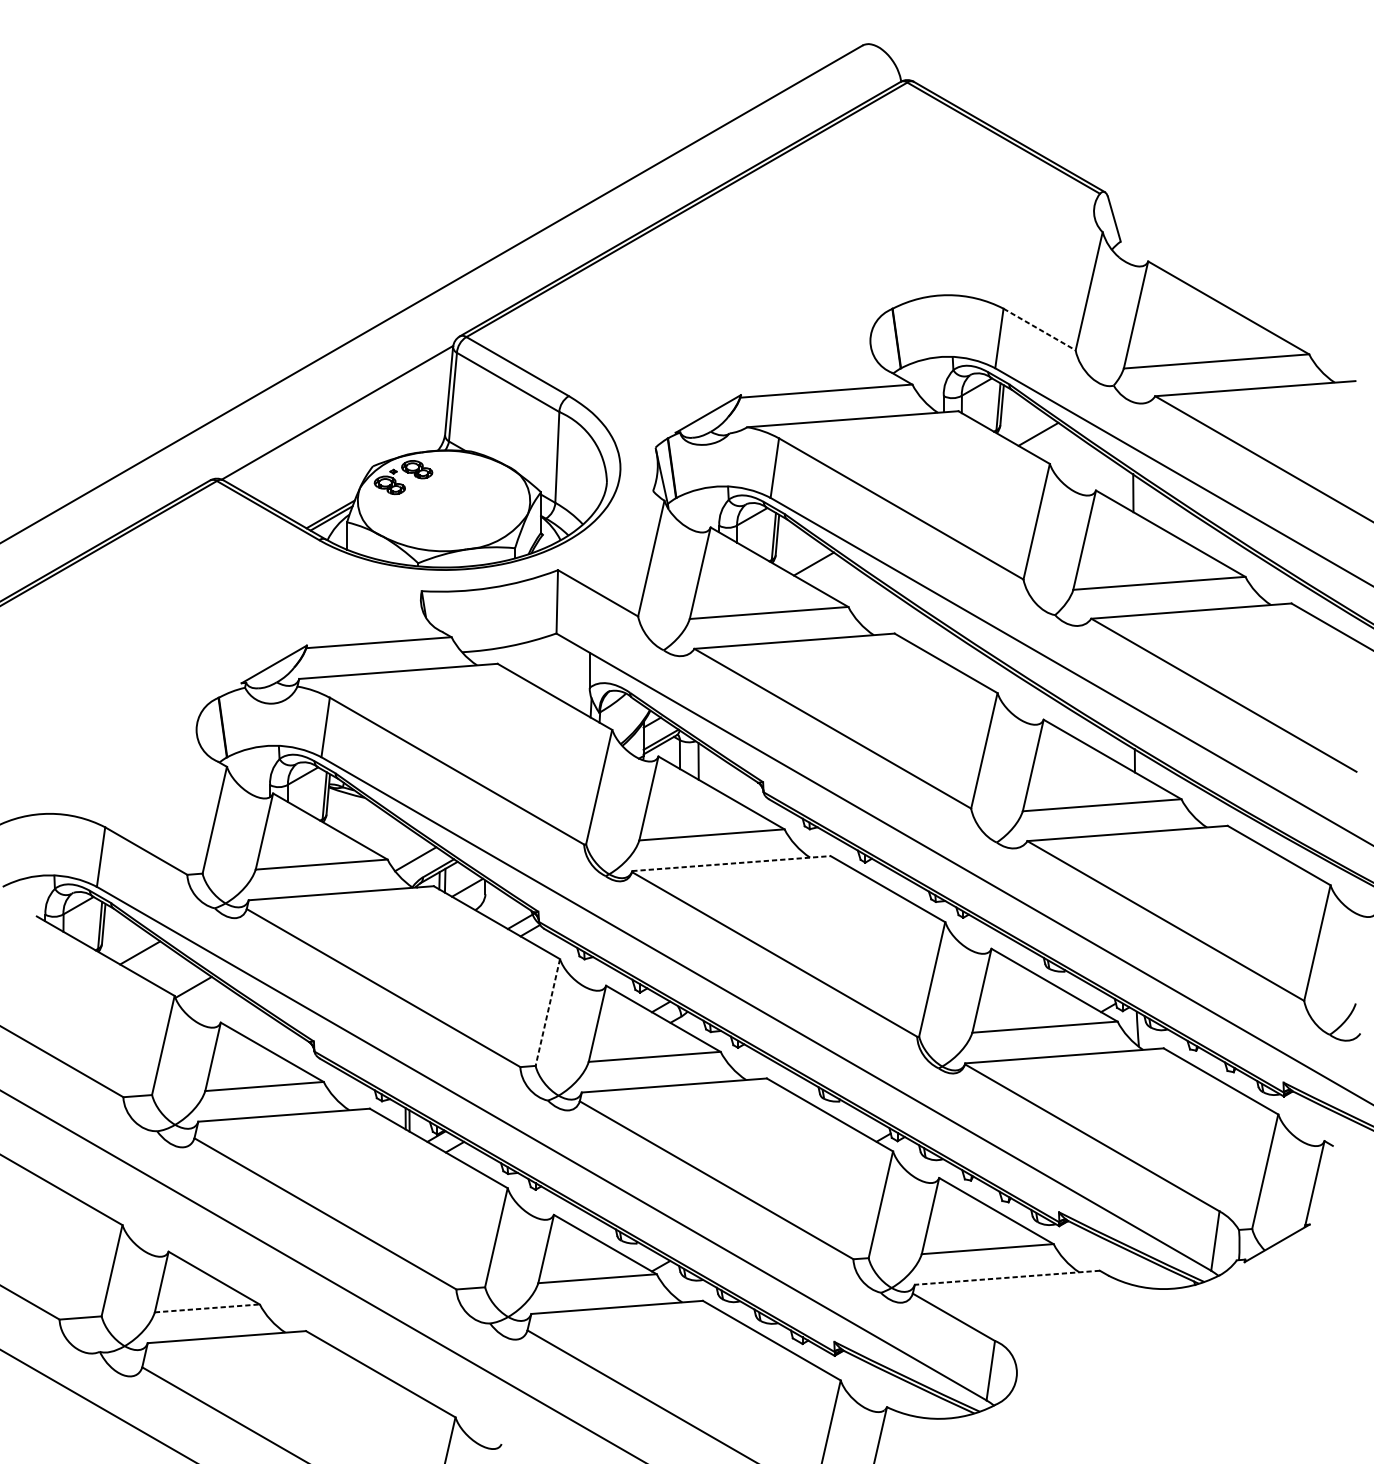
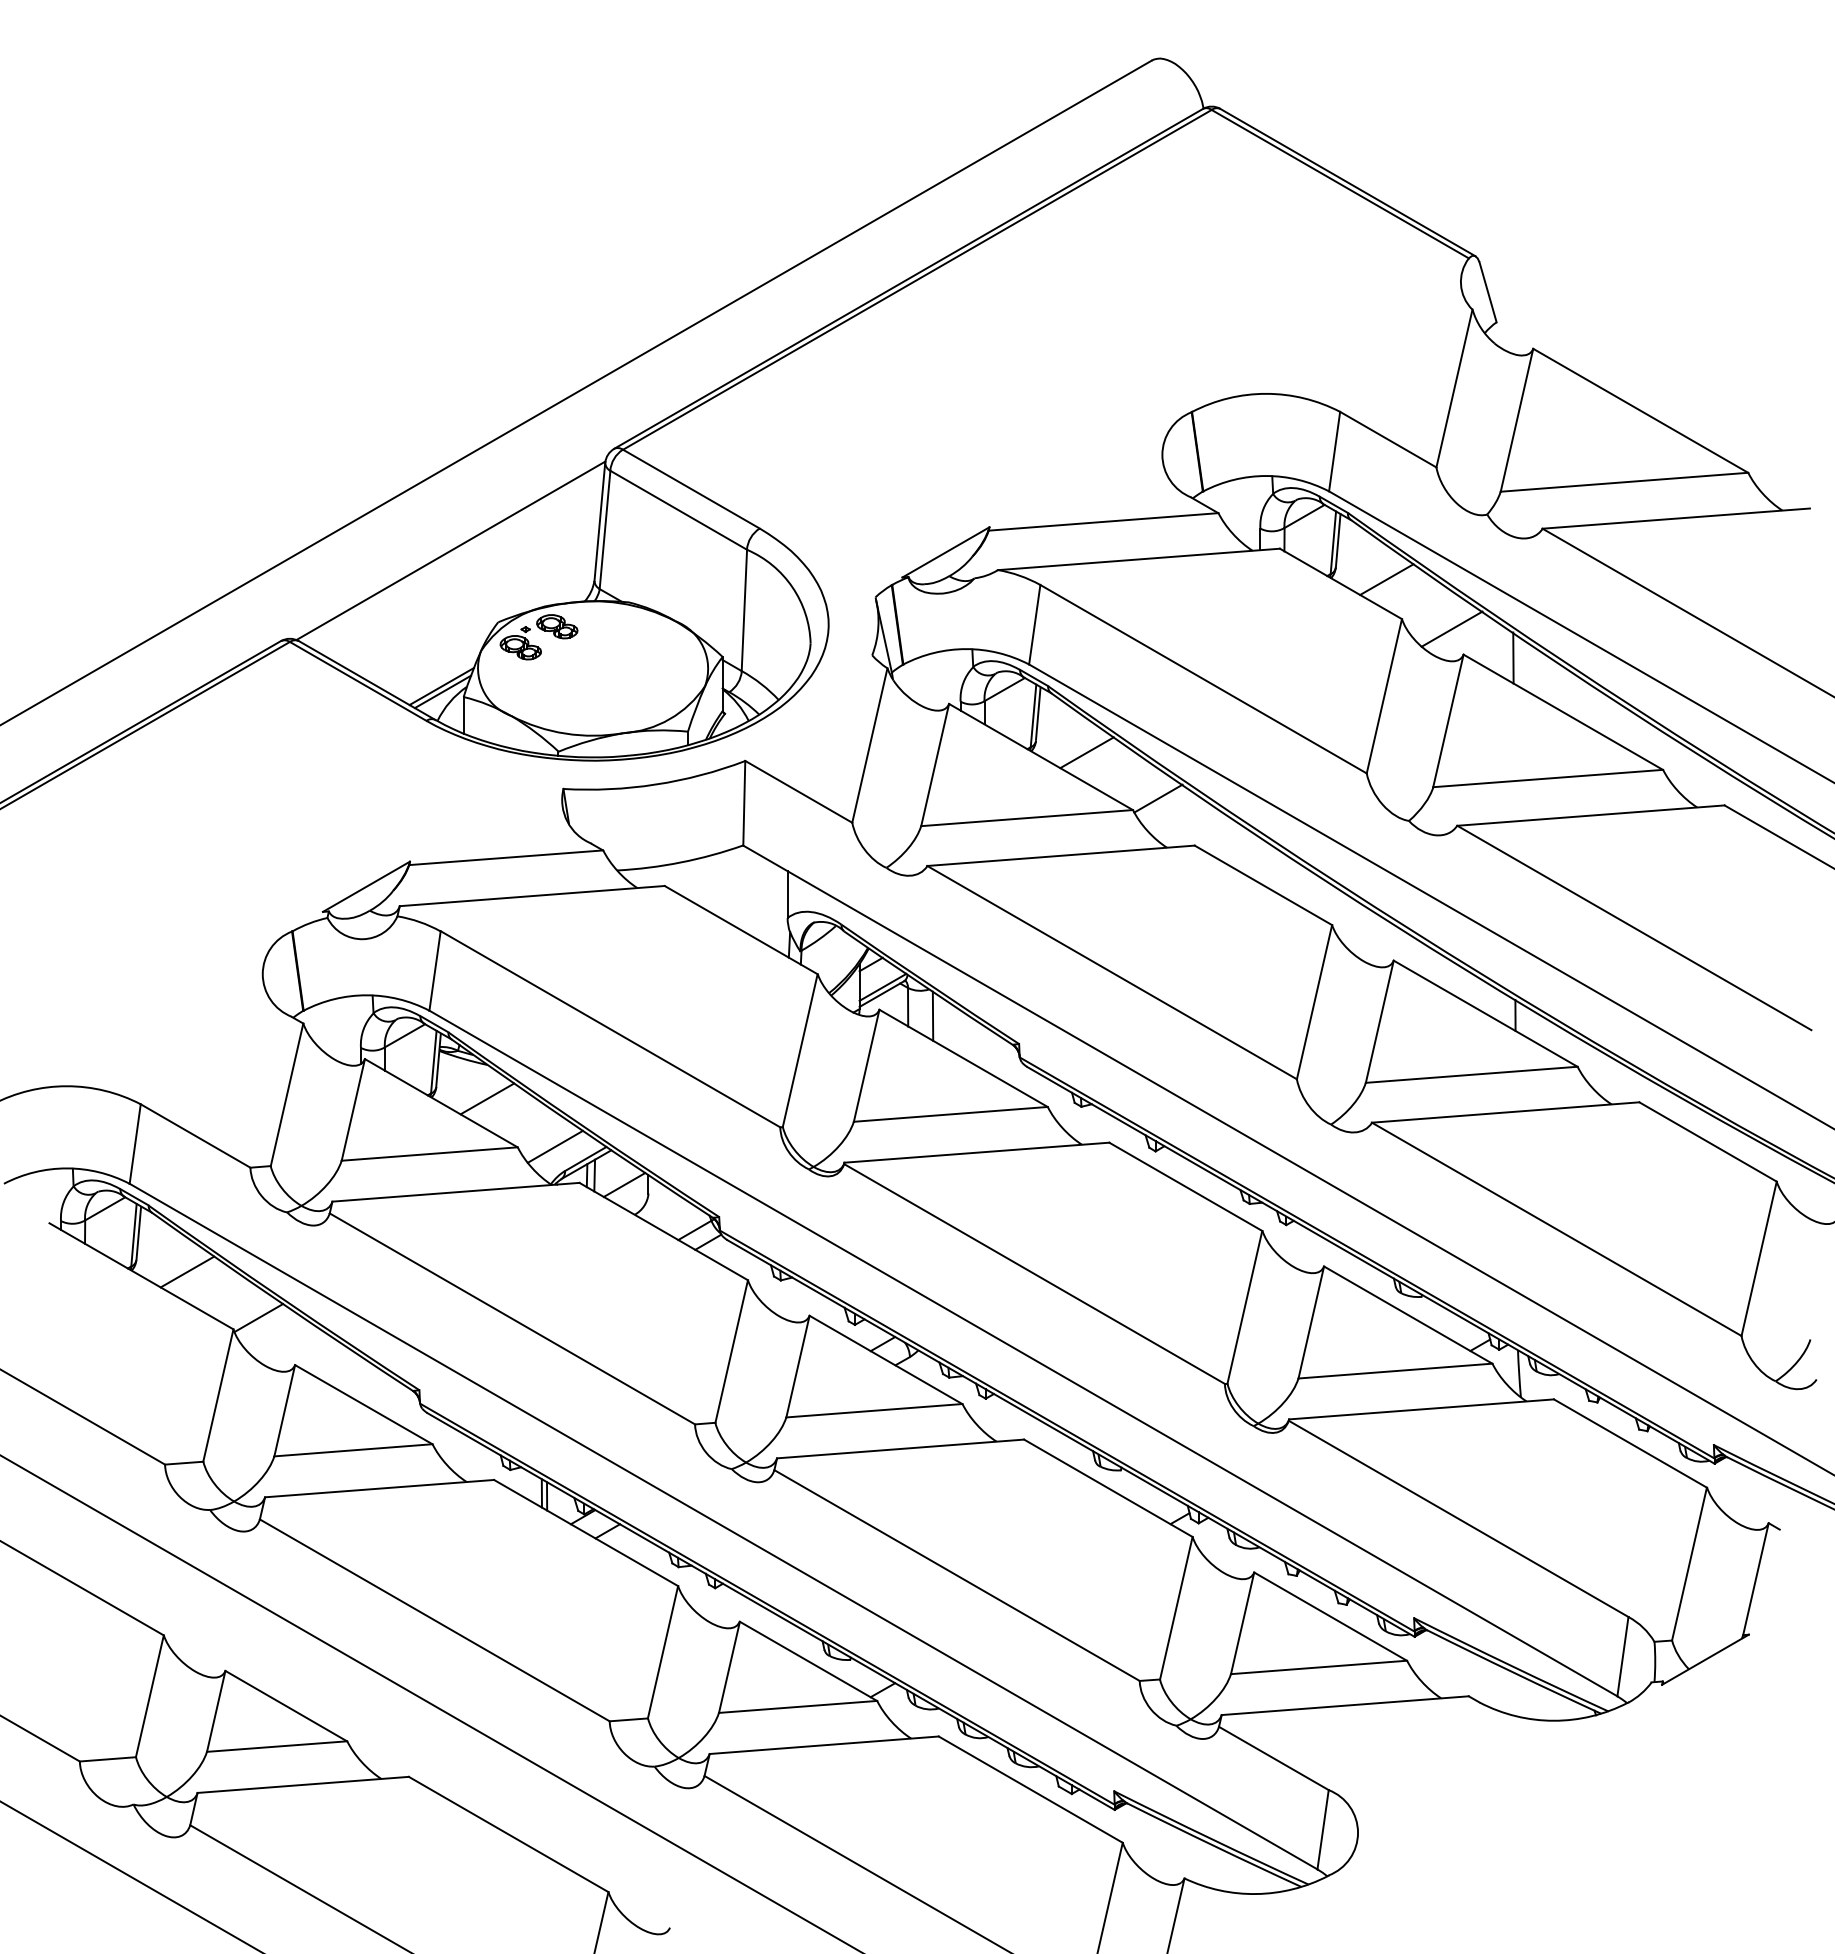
line: (1039, 329) -> (1388, 439), dashed -> solid
line: (1086, 470) -> (1451, 628), added
line: (867, 598) -> (1158, 798), added
line: (364, 823) -> (487, 1098), added
line: (731, 863) -> (976, 1152), dashed -> solid
line: (547, 1013) -> (731, 1352), dashed -> solid
line: (1007, 1277) -> (1345, 1705), dashed -> solid
line: (207, 1308) -> (277, 1746), dashed -> solid

